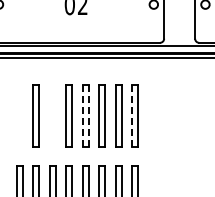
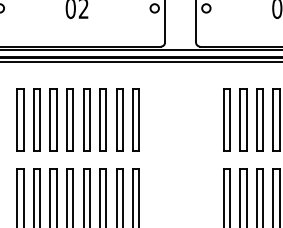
part: (19, 115) -> (20, 119), added
part: (52, 115) -> (53, 119), added
line: (82, 115) -> (83, 119), dashed -> solid
line: (88, 115) -> (89, 119), dashed -> solid
line: (132, 115) -> (133, 119), dashed -> solid

